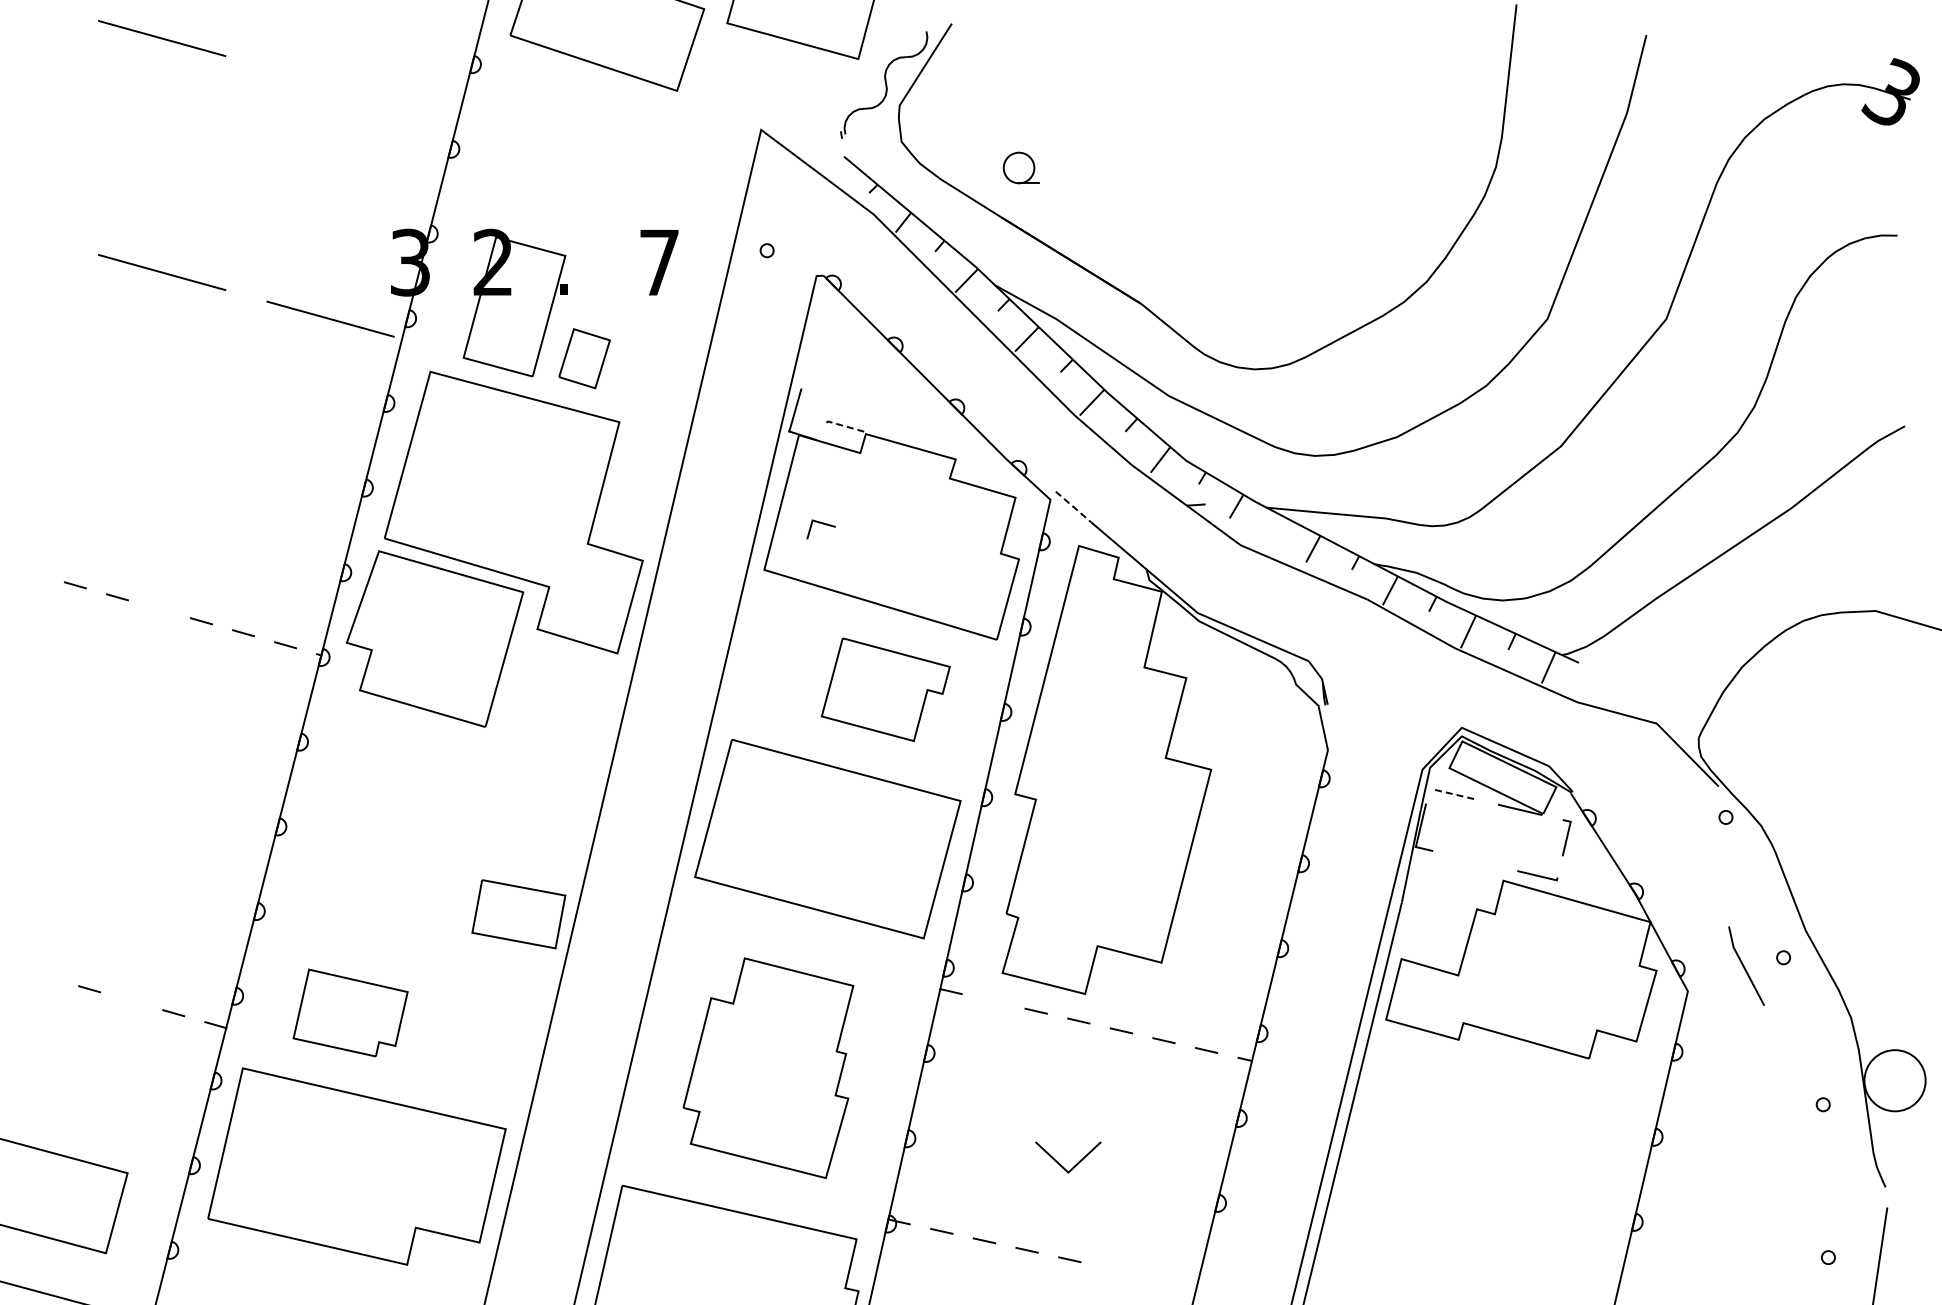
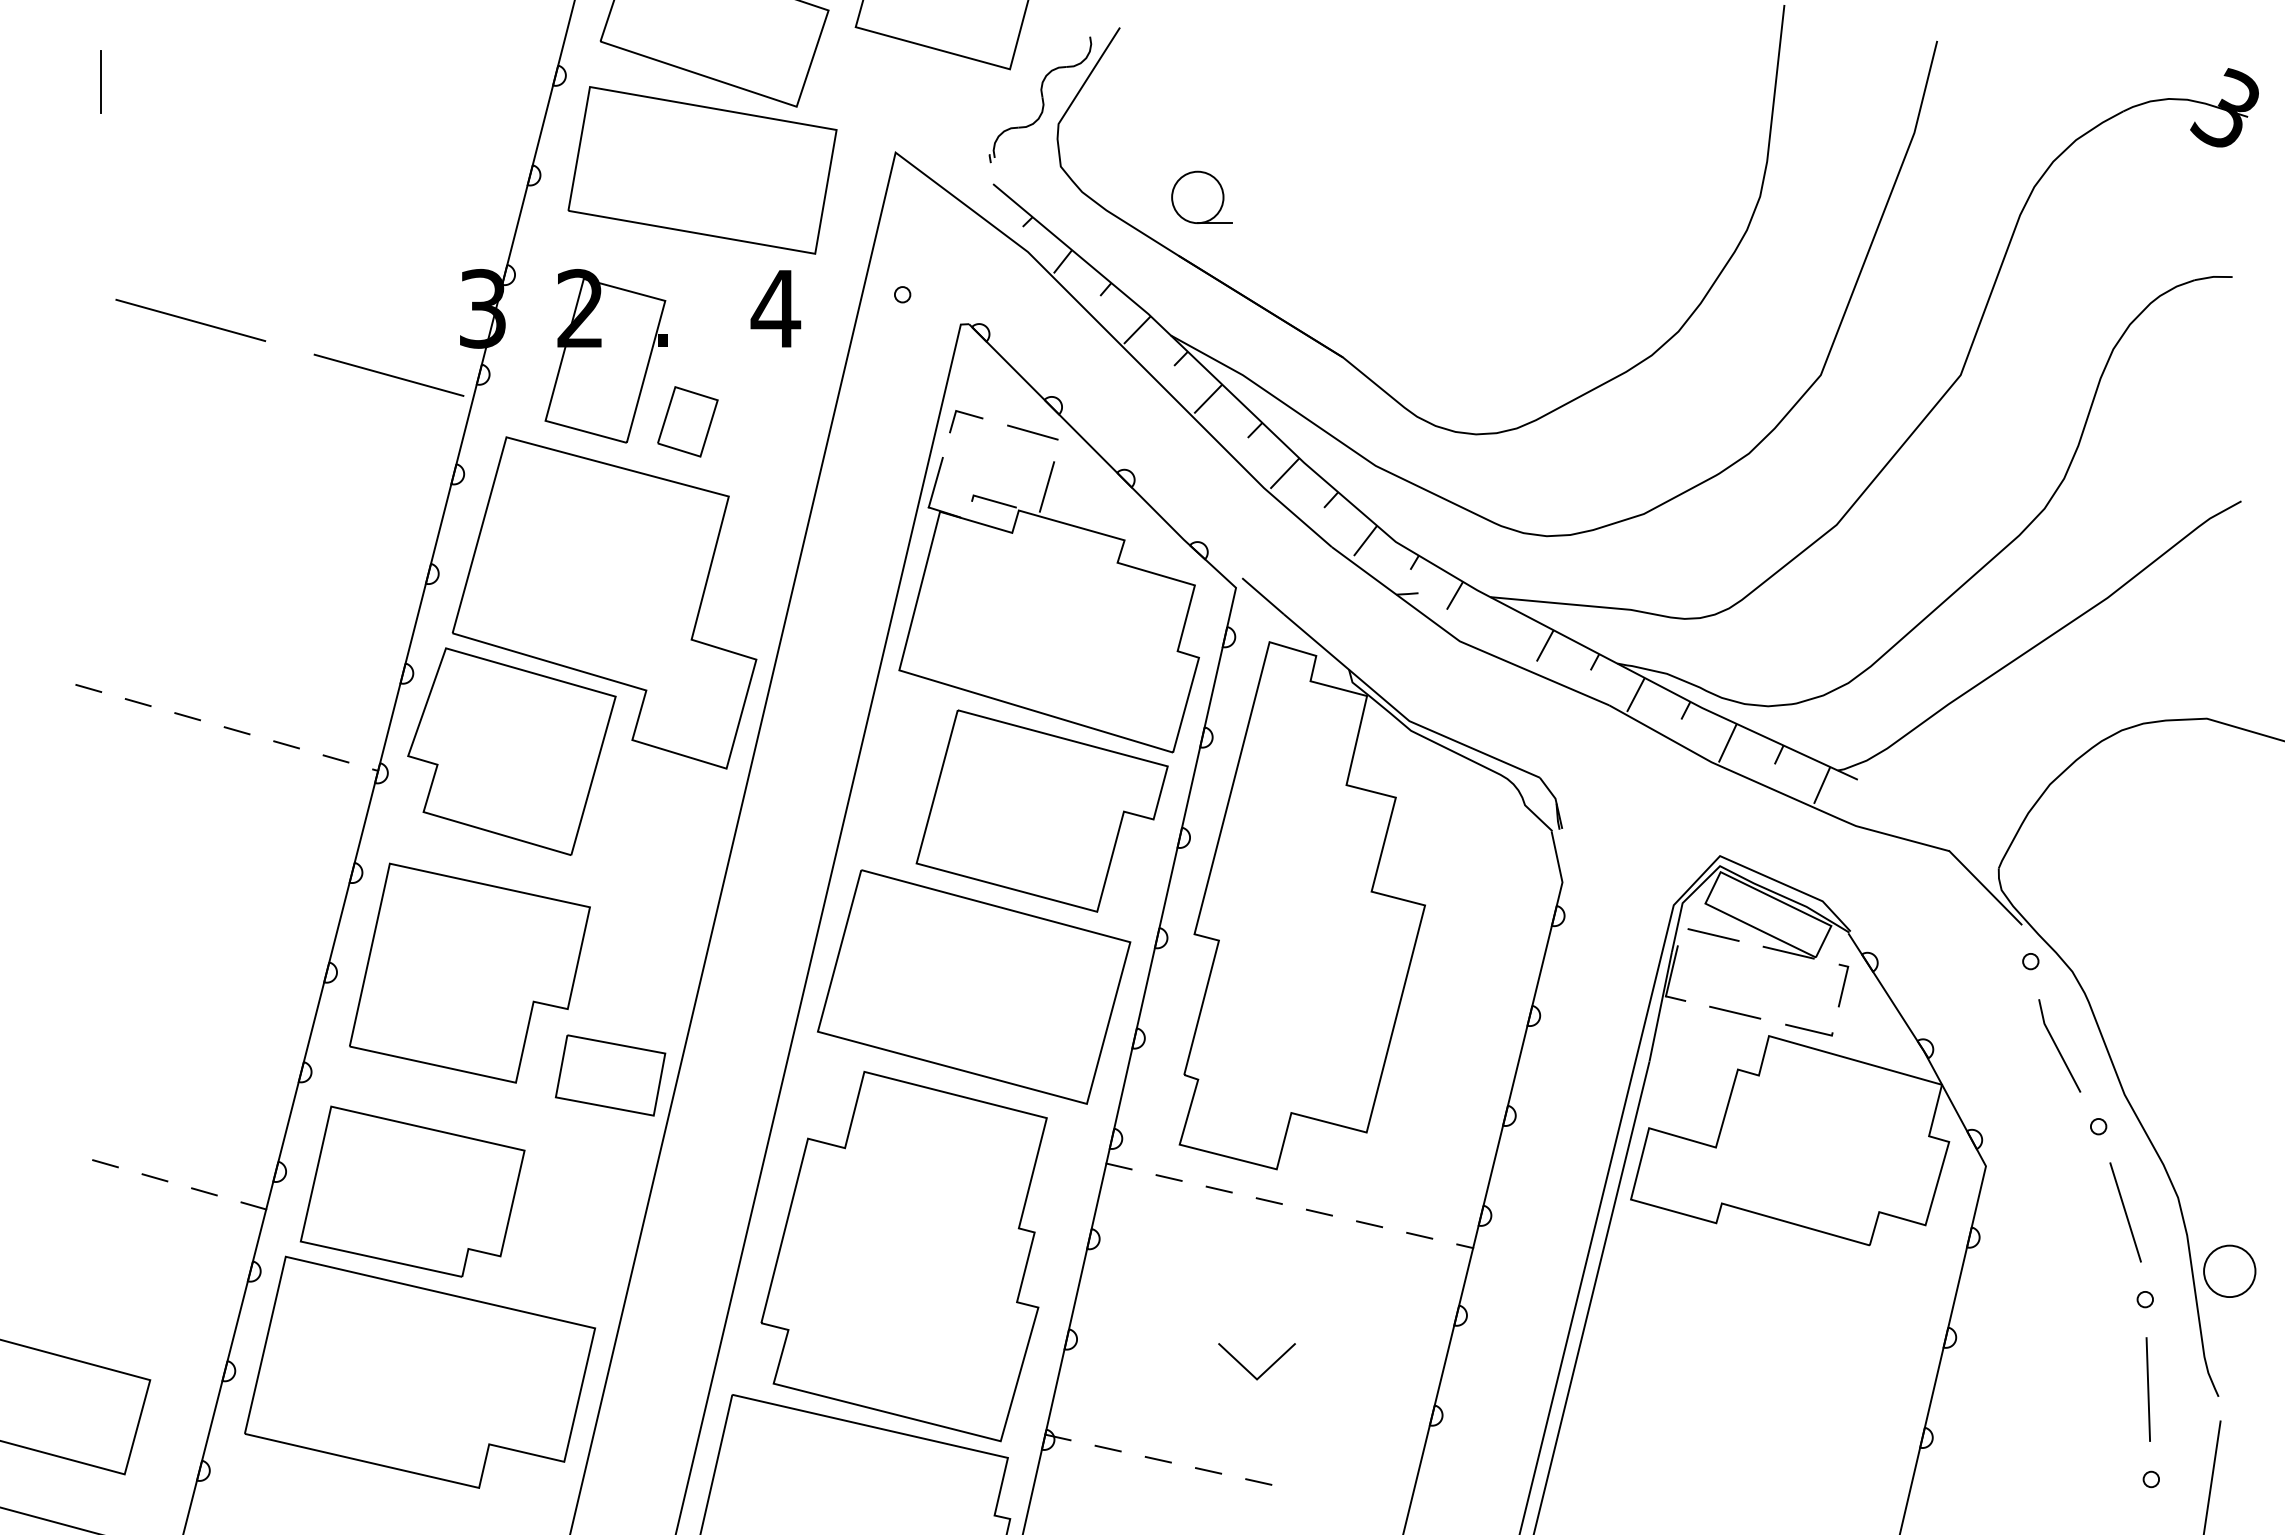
line: (162, 38) -> (191, 45), removed
line: (86, 69) -> (101, 81), added
part: (596, 144) -> (701, 169), added
part: (1021, 167) -> (1201, 196), size x1.43
text: (658, 262) -> (774, 308), 7 -> 4
line: (877, 367) -> (1032, 432), added
line: (889, 414) -> (1046, 487), added
line: (842, 425) -> (991, 500), dashed -> solid
line: (1073, 507) -> (1263, 596), dashed -> solid
line: (822, 524) -> (967, 415), moved
line: (159, 609) -> (187, 716), added
part: (885, 689) -> (1041, 811), size x1.67
line: (1456, 794) -> (1713, 934), dashed -> solid
part: (399, 827) -> (470, 973), added
line: (1474, 860) -> (1734, 1012), added
line: (1744, 965) -> (2057, 1045), moved
line: (131, 1001) -> (154, 1178), added
line: (993, 1001) -> (1168, 1178), added
part: (350, 1012) -> (412, 1191), size x1.67
line: (1806, 1030) -> (2125, 1212), added
part: (768, 1068) -> (904, 1256), size x1.43
circle: (1894, 1080) -> (2229, 1271), size x0.71
line: (1825, 1180) -> (2147, 1388), added

